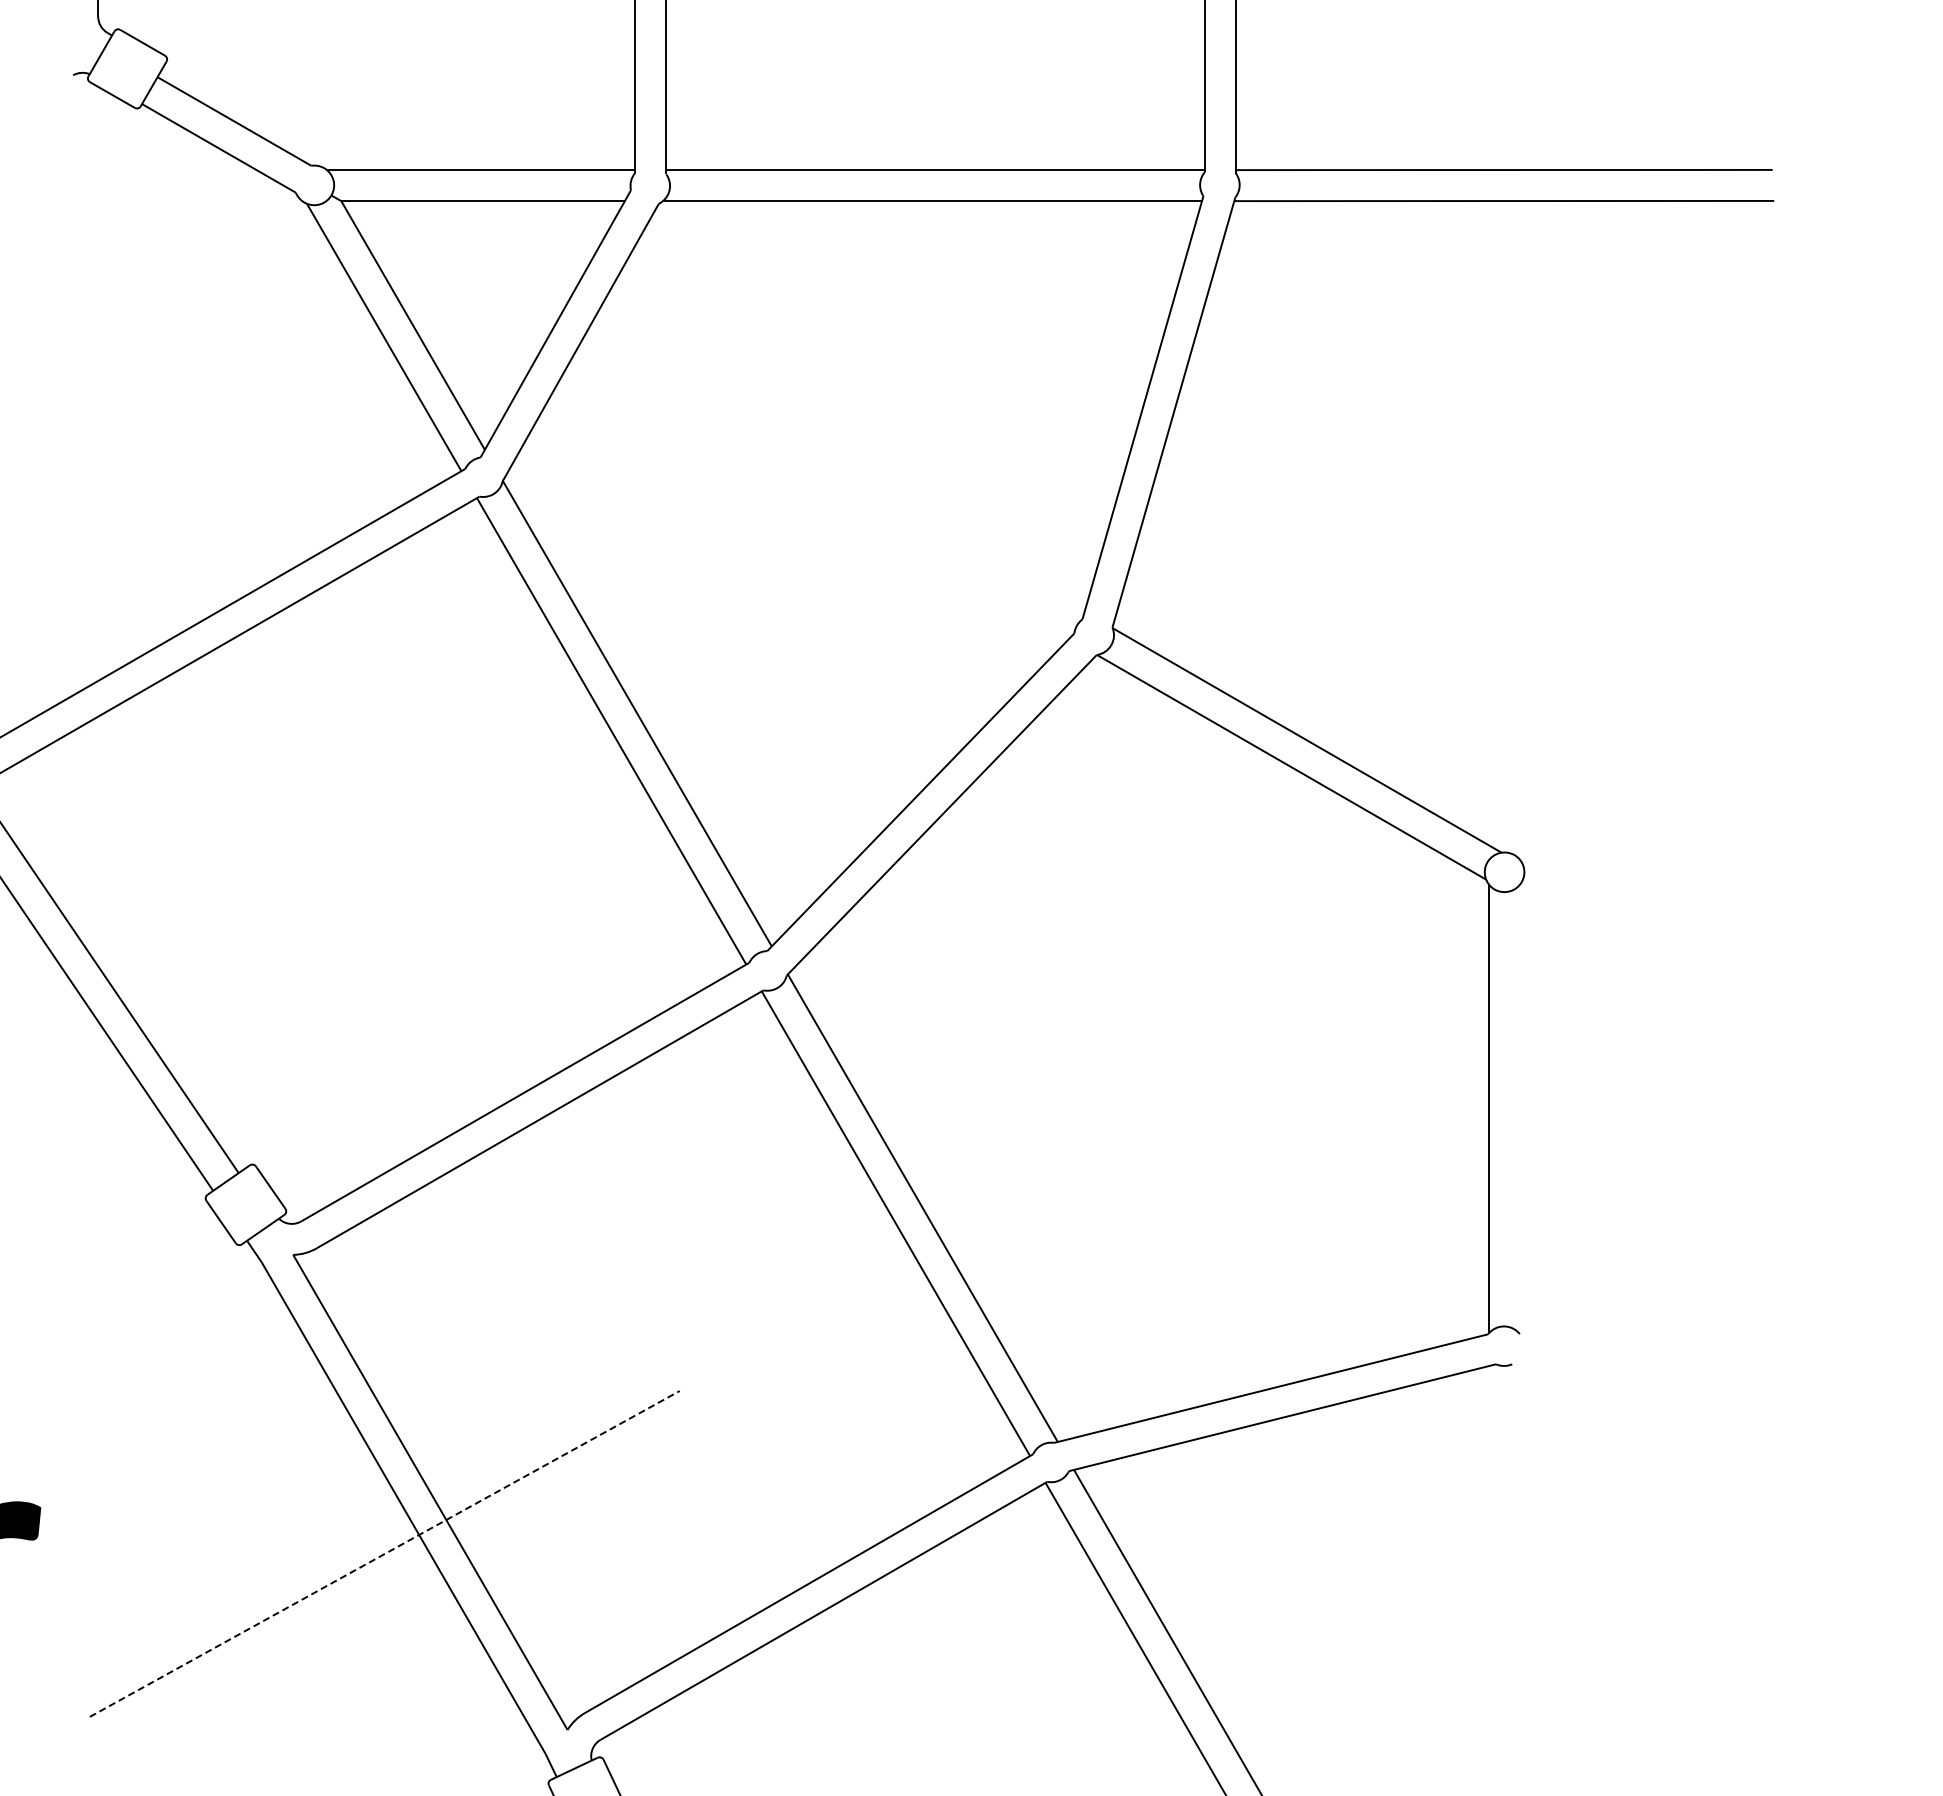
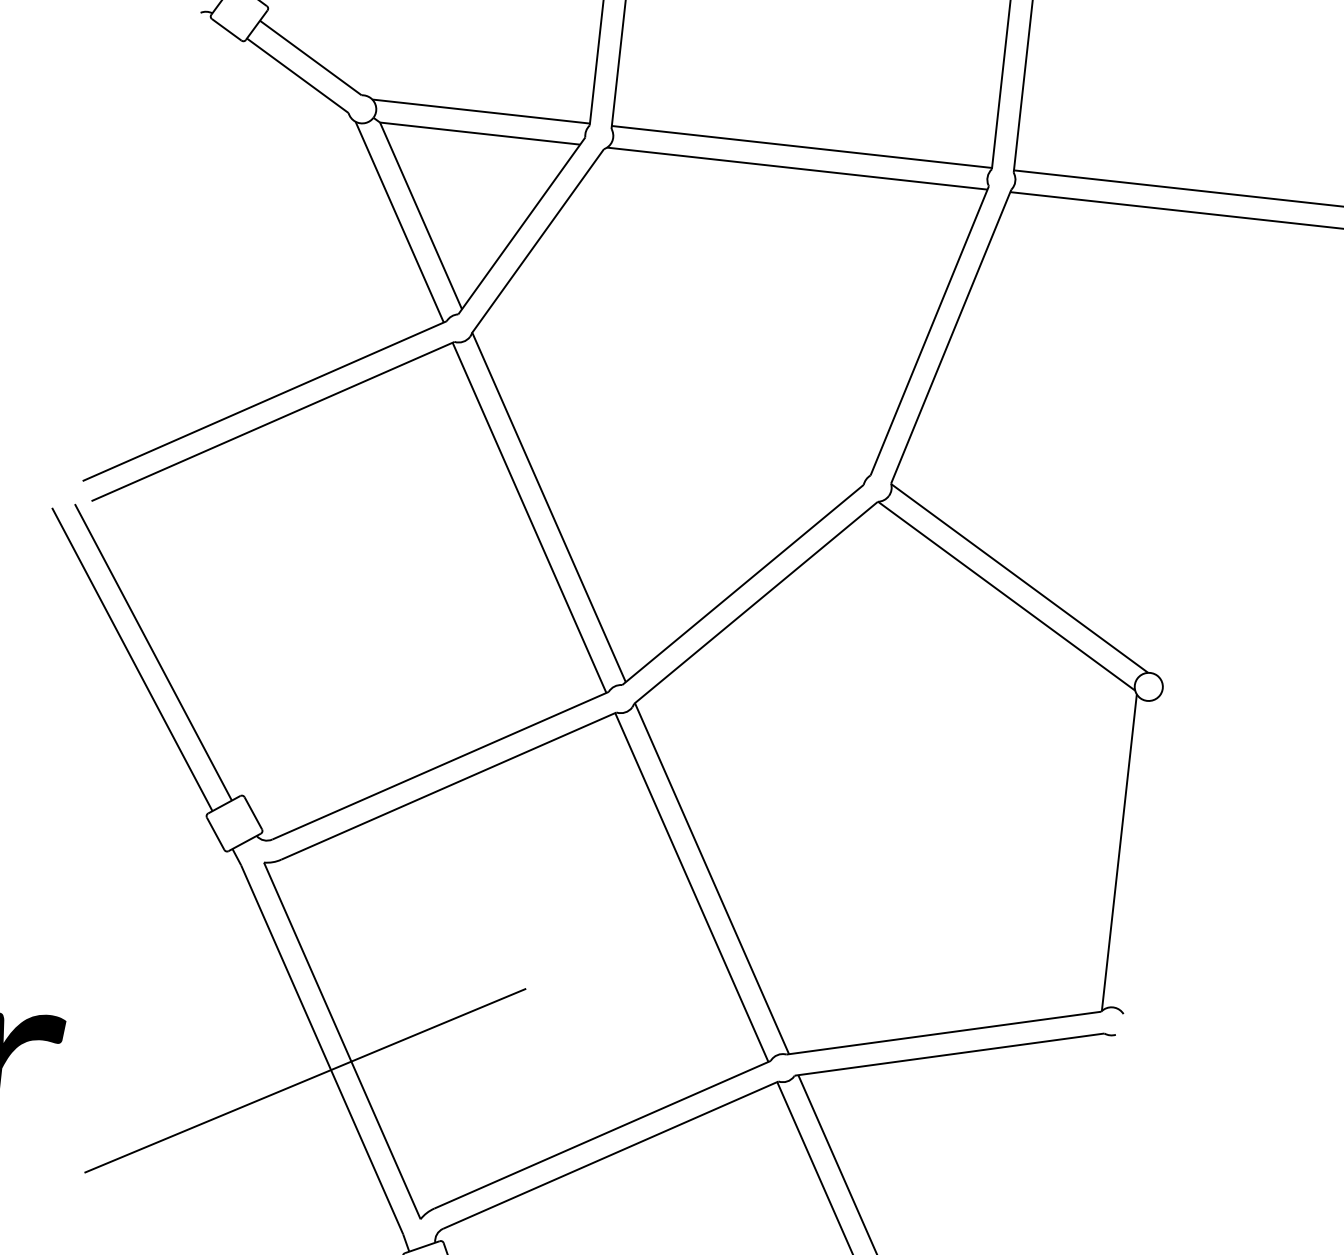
line: (384, 1553) -> (305, 1080), dashed -> solid

